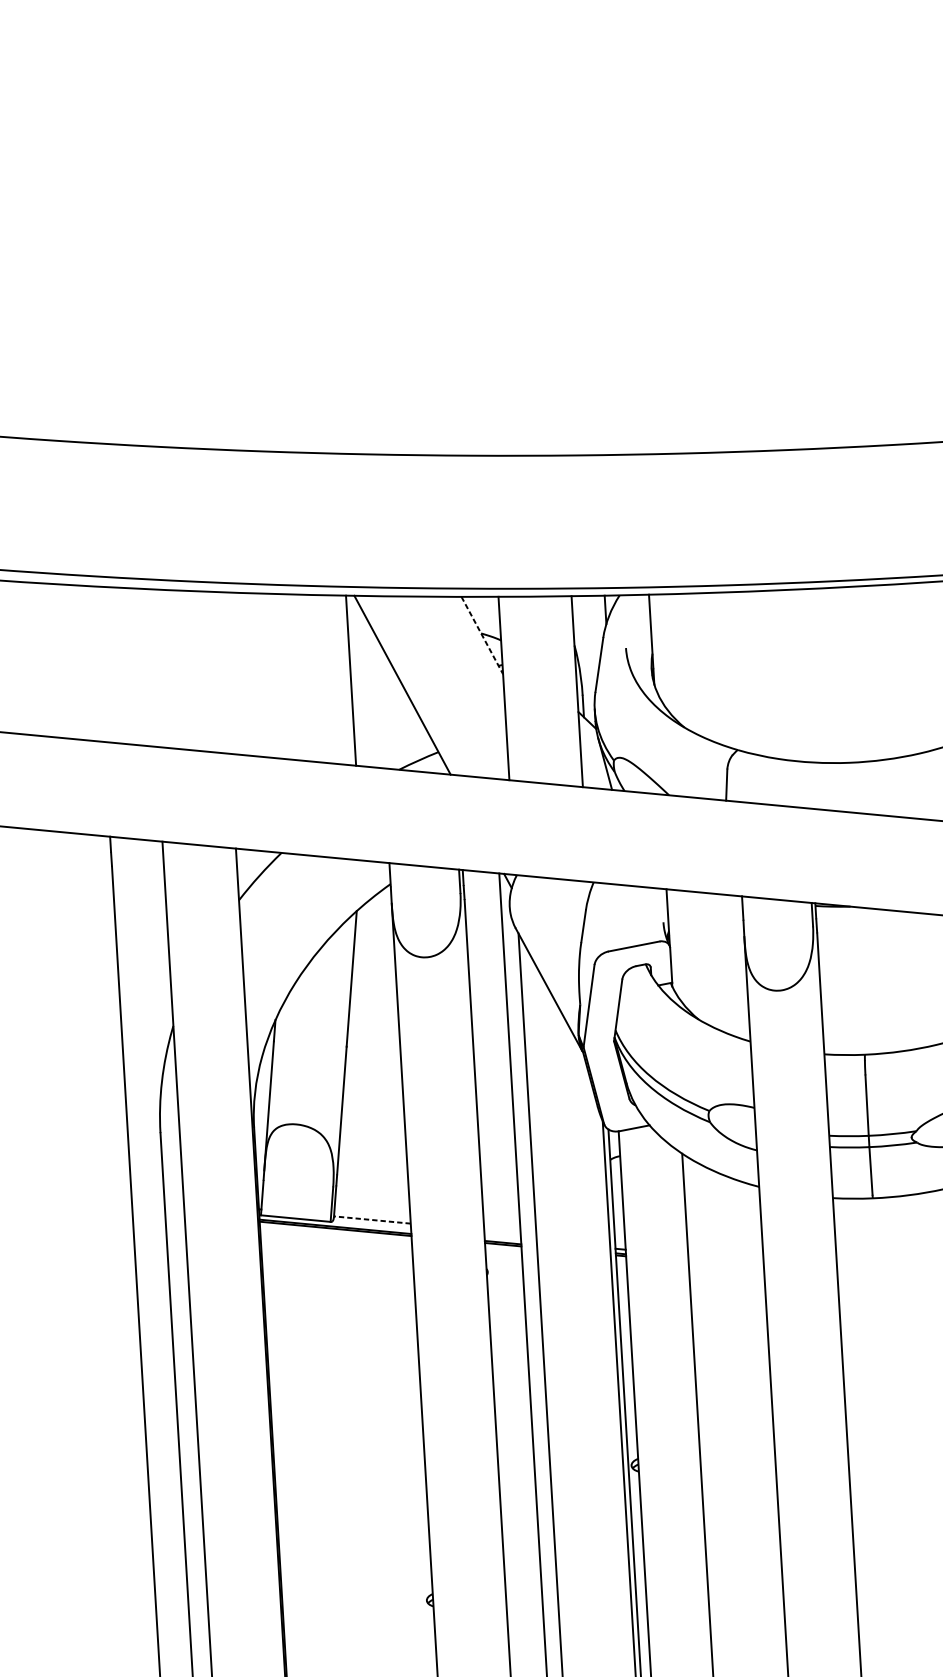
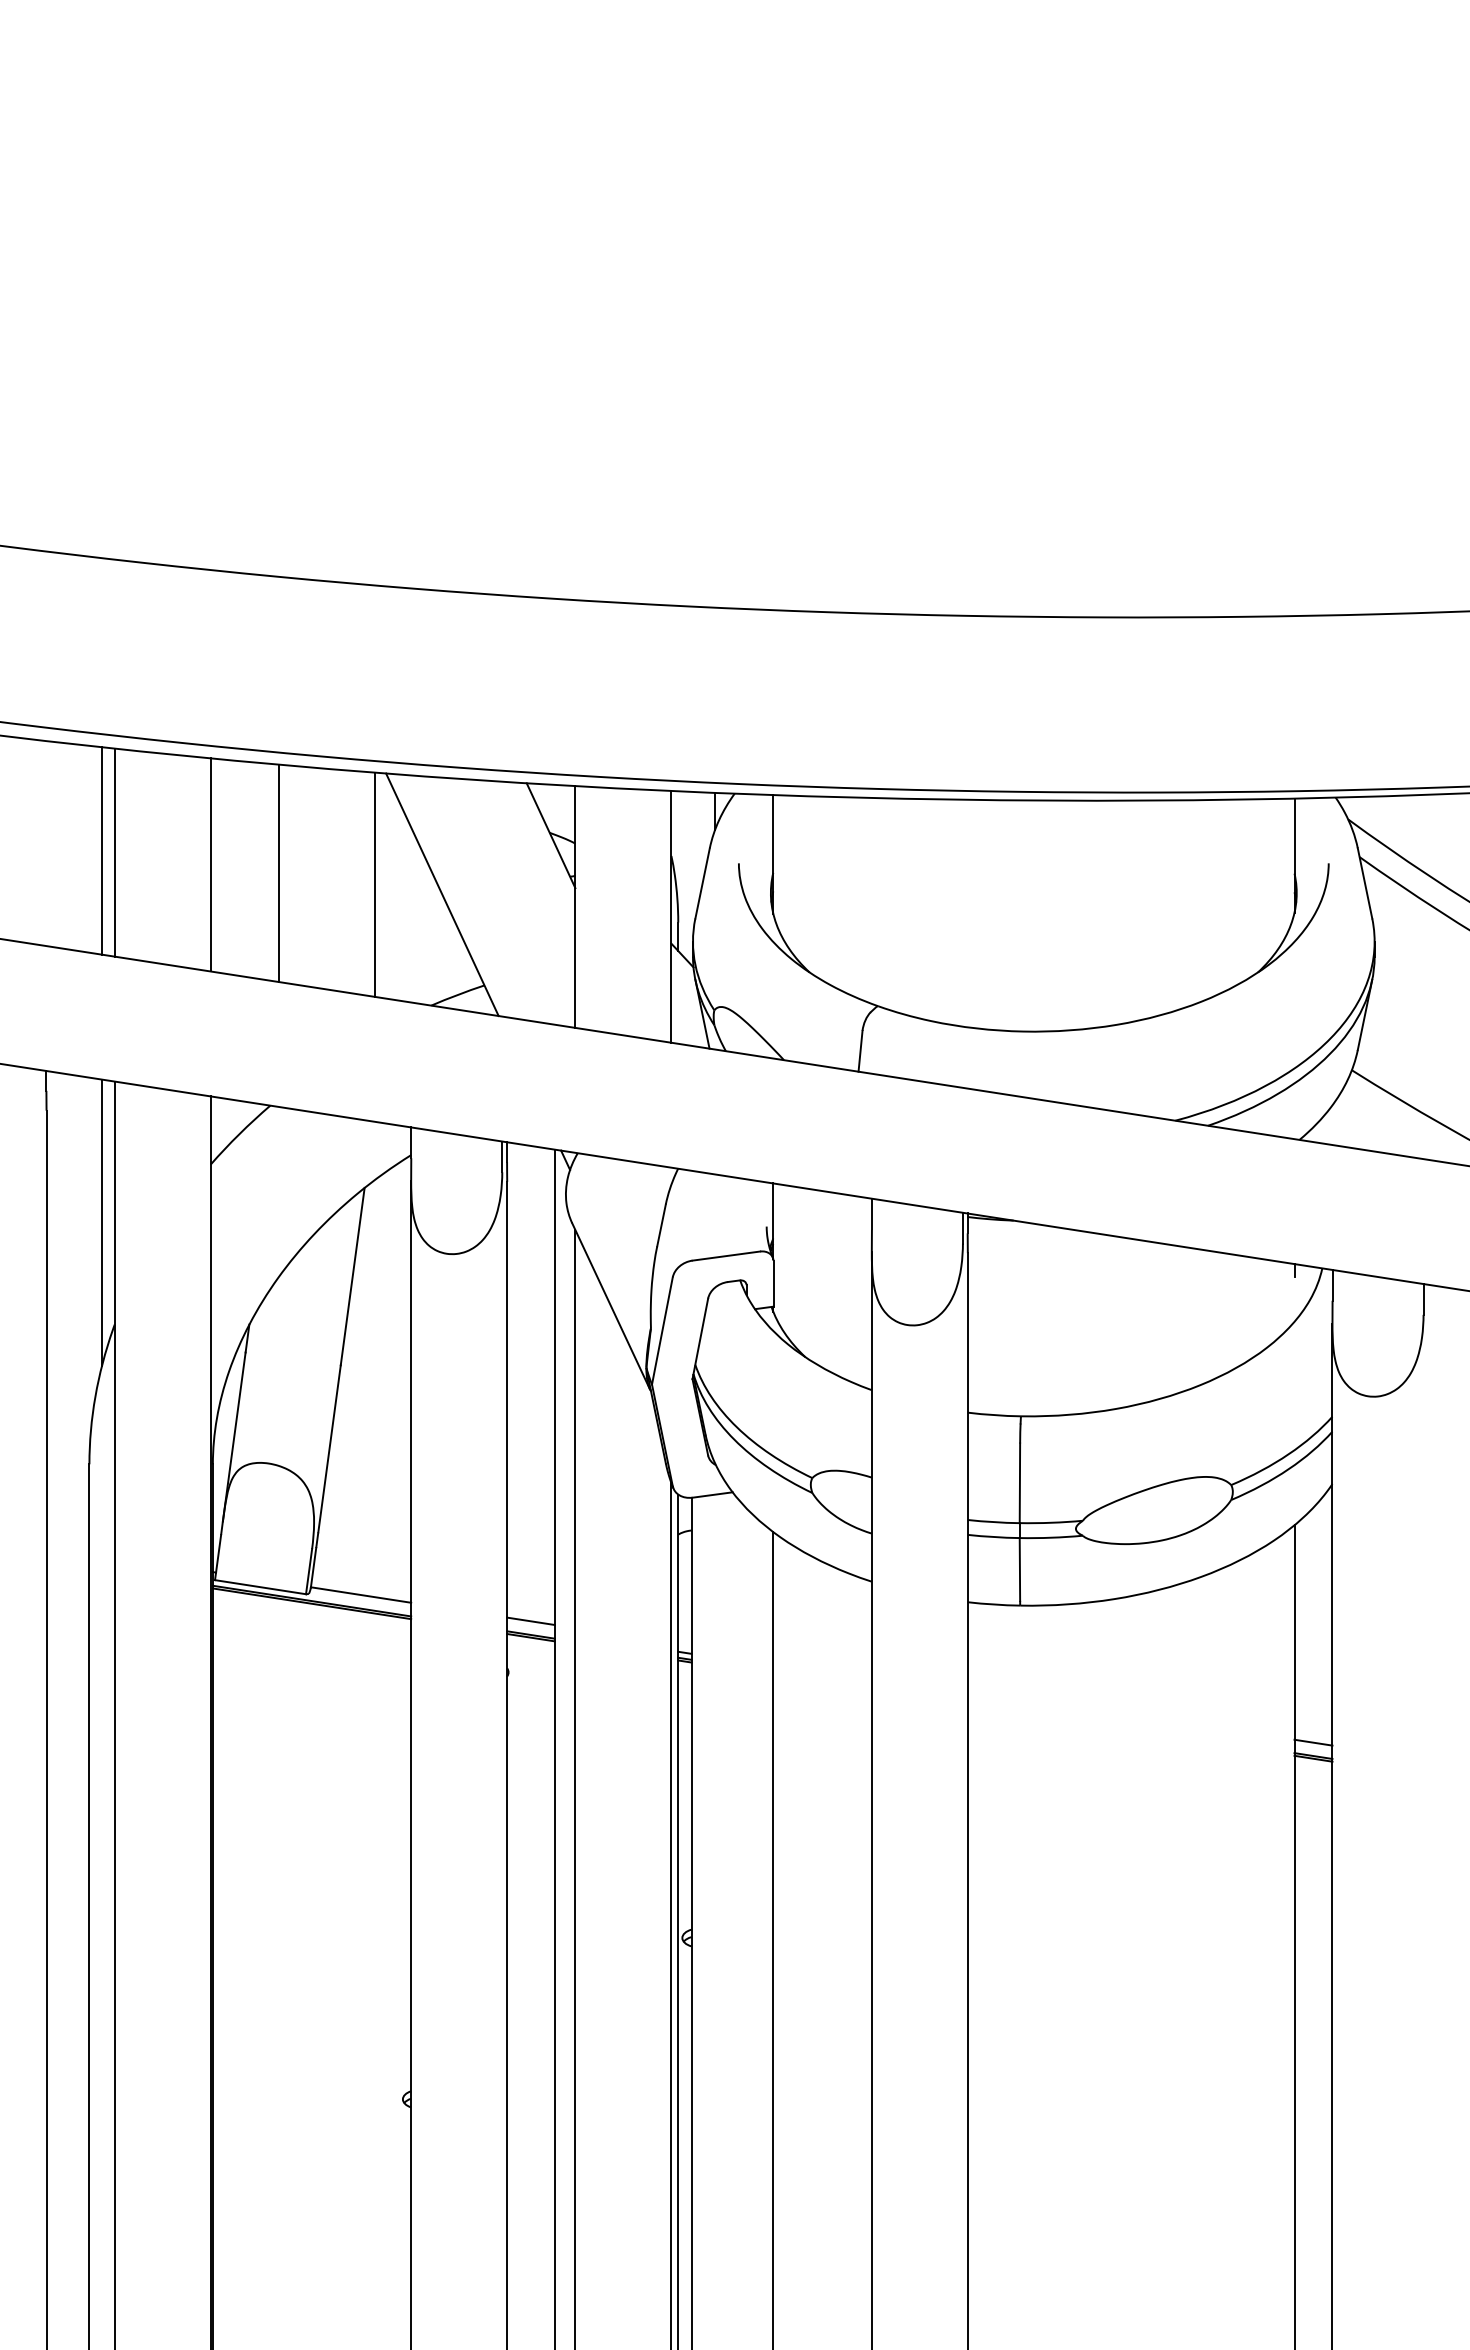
line: (482, 635) -> (551, 835), dashed -> solid
line: (141, 667) -> (101, 850), added
line: (151, 667) -> (114, 852), added
line: (225, 672) -> (210, 864), added
line: (278, 676) -> (279, 873), added
line: (158, 949) -> (101, 1222), added
line: (372, 1220) -> (361, 1595), dashed -> solid
line: (502, 1232) -> (530, 1621), added

